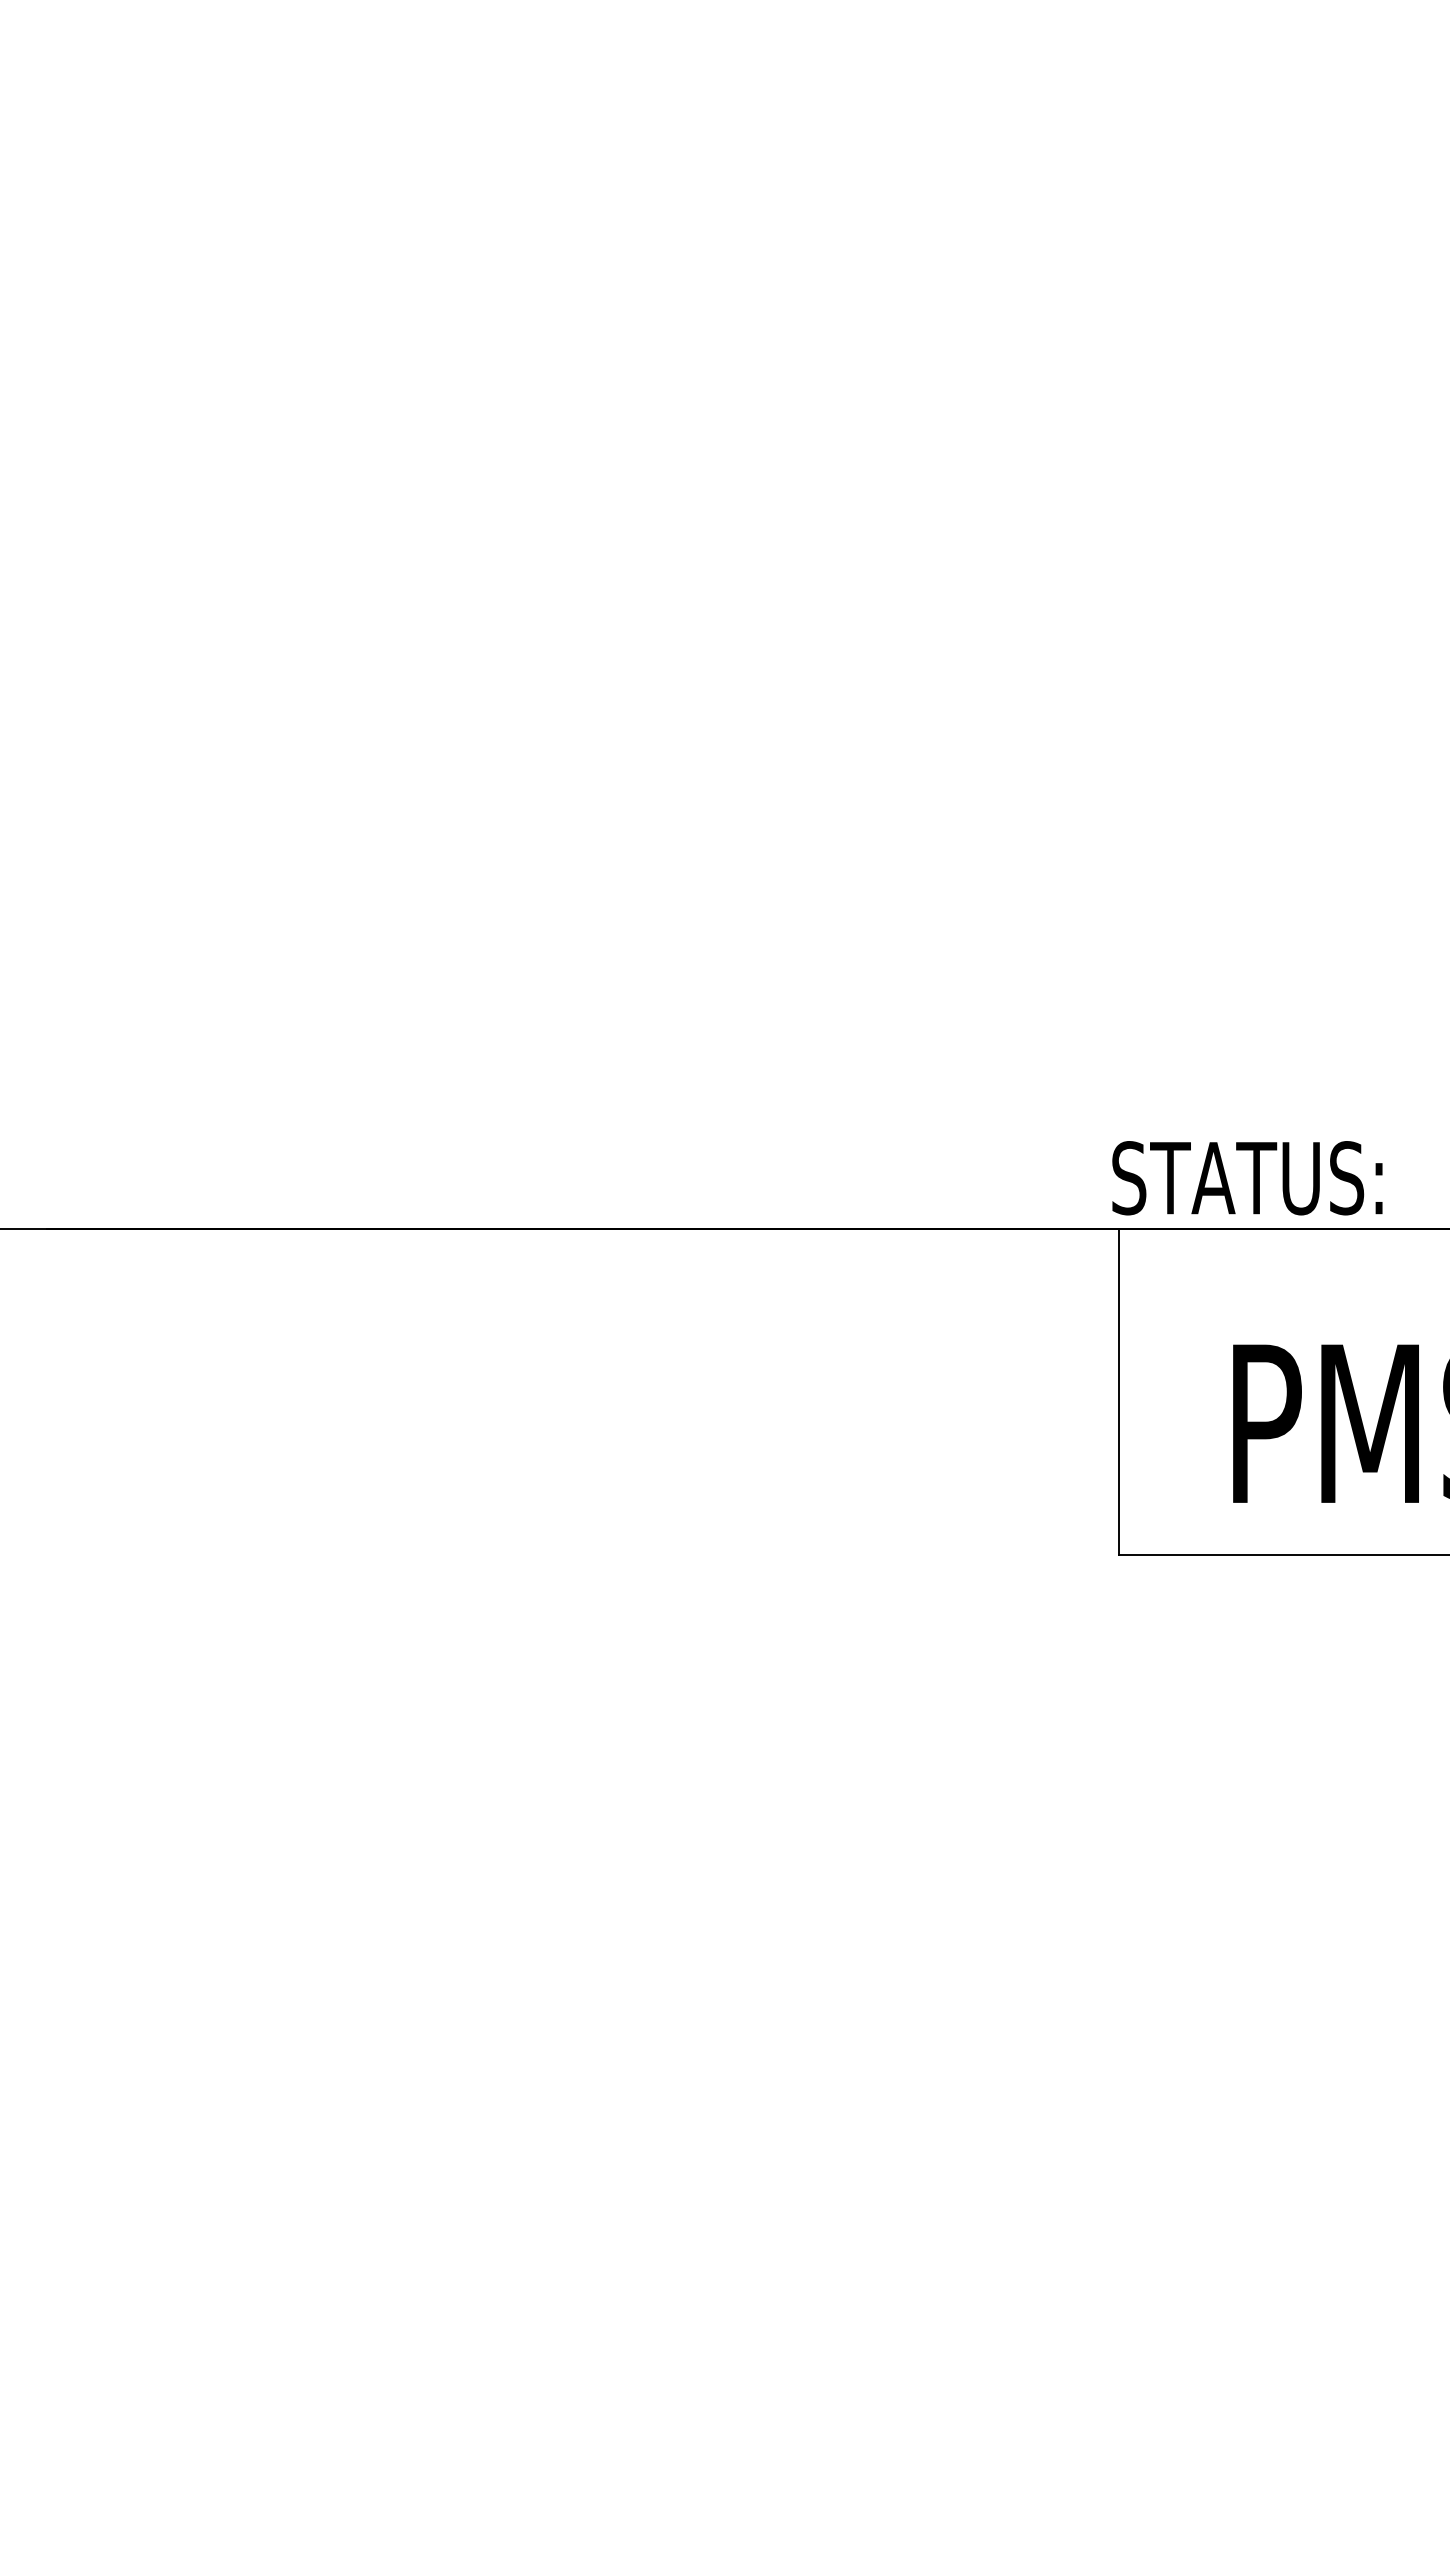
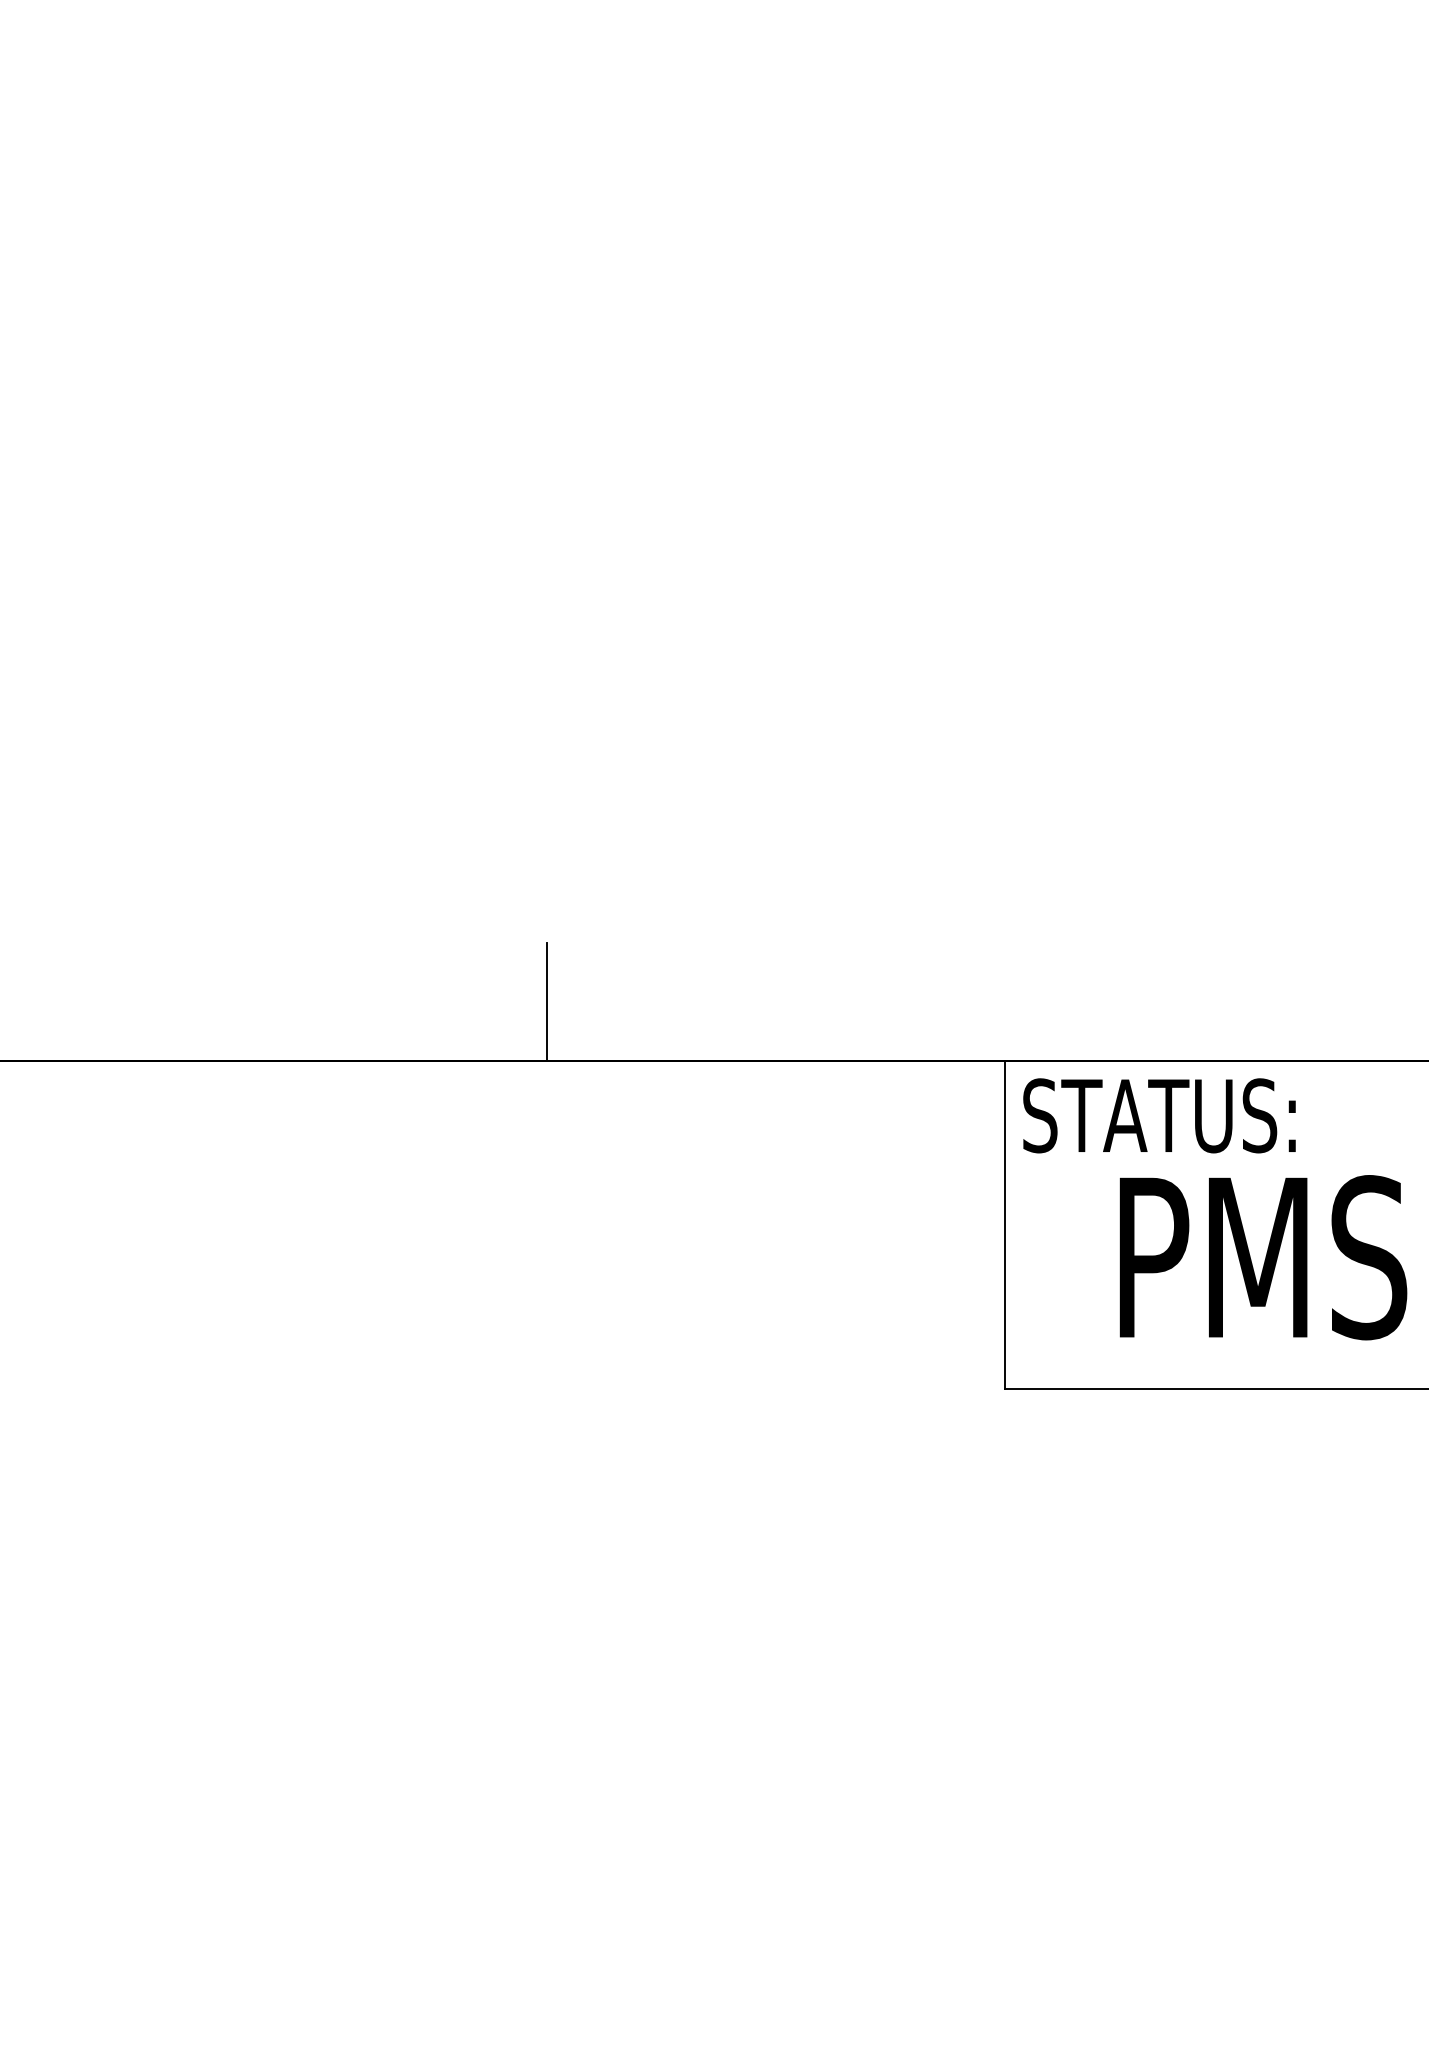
line: (665, 1170) -> (547, 1002), added
text: (1247, 1178) -> (1159, 1116), moved

